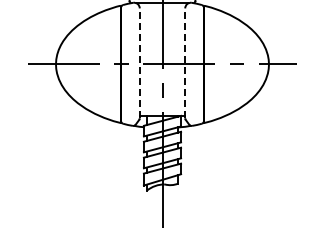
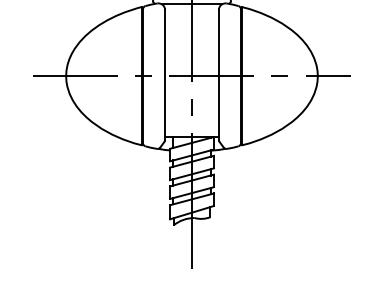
line: (139, 63) -> (164, 75), dashed -> solid
line: (185, 63) -> (219, 75), dashed -> solid

